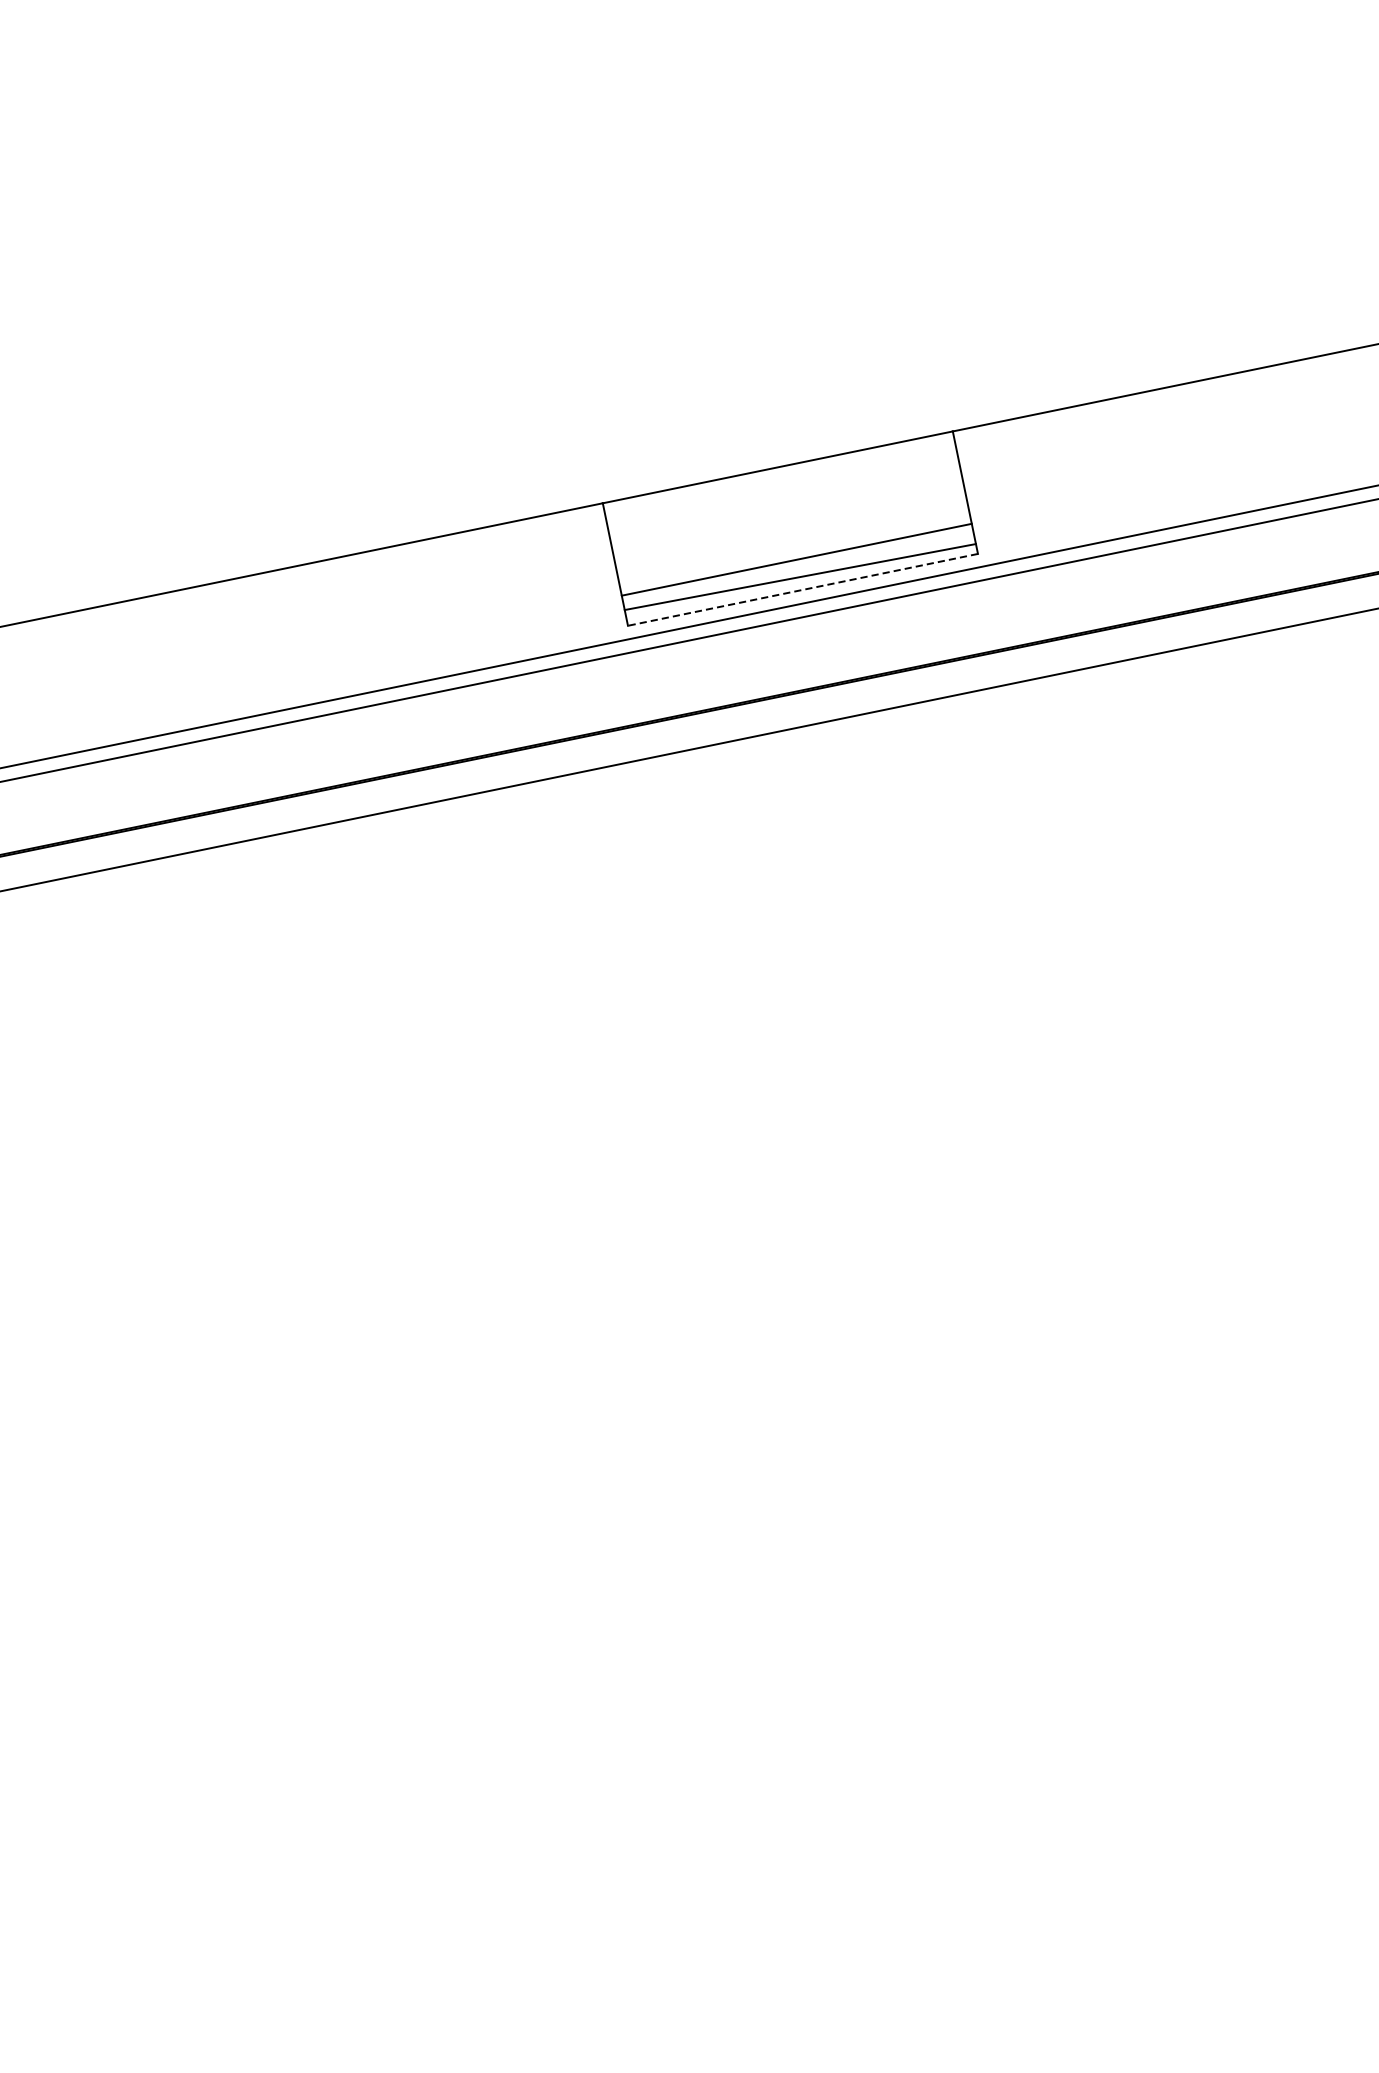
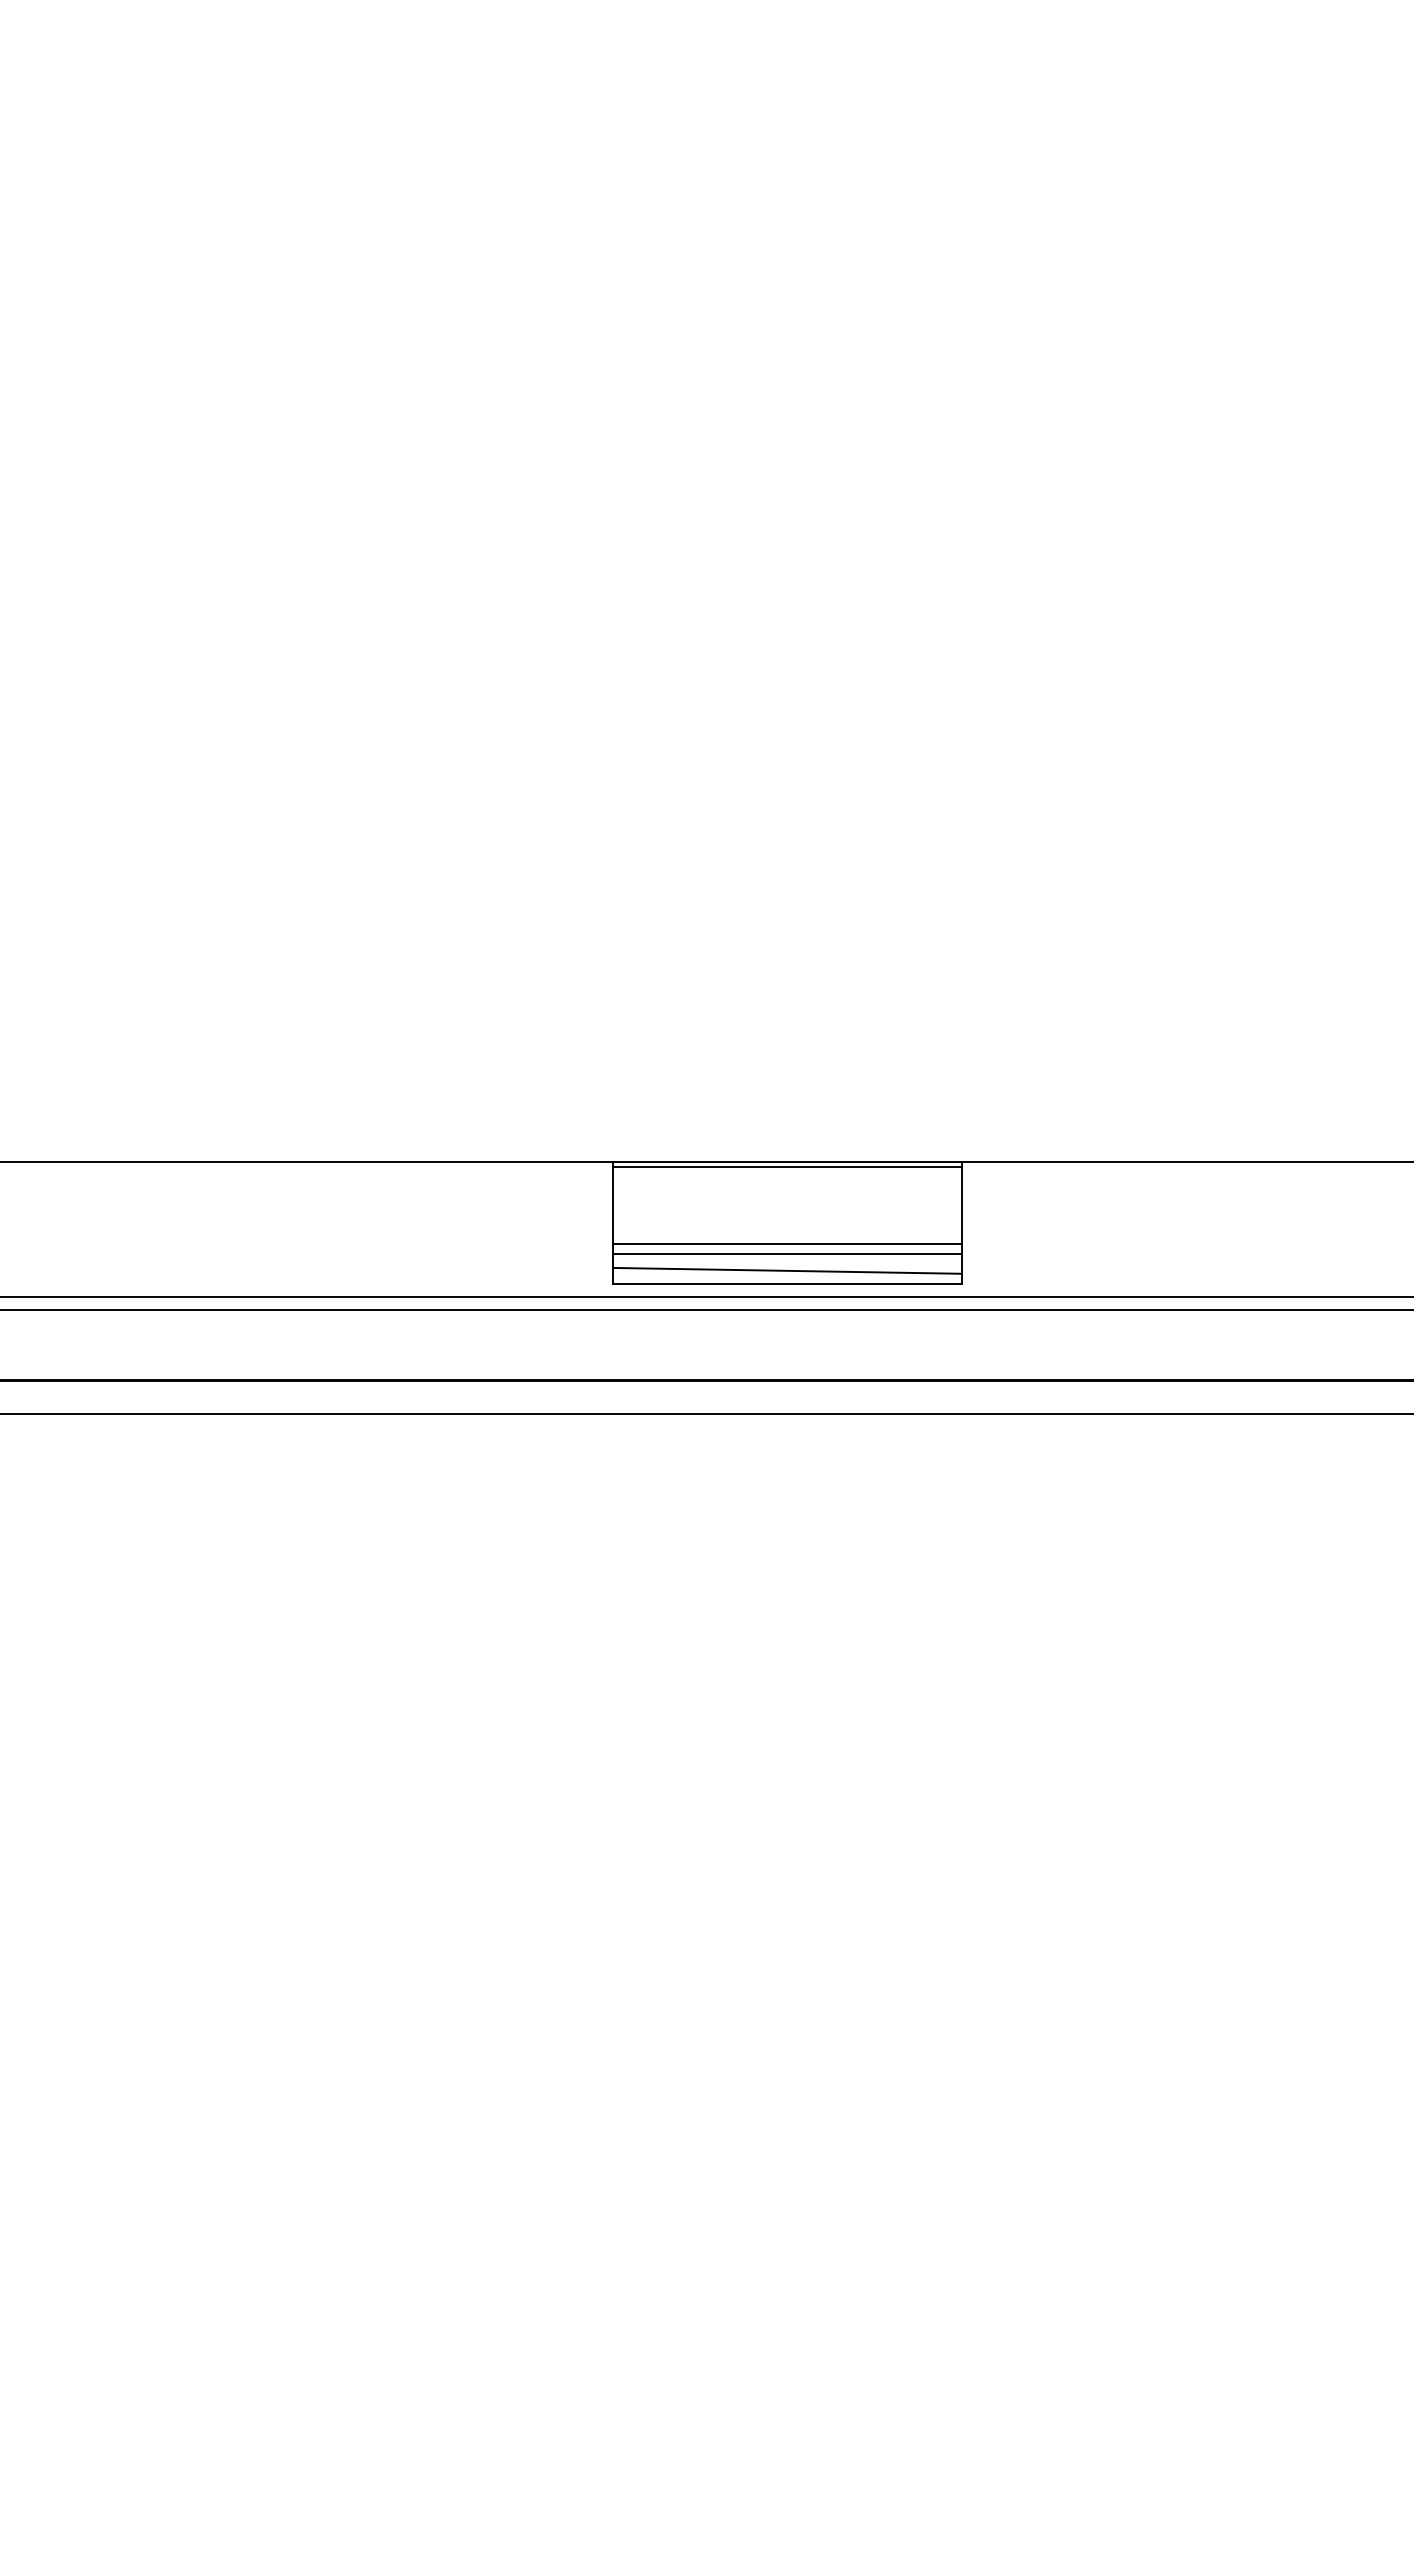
line: (778, 472) -> (787, 1166), added
line: (794, 550) -> (787, 1244), added
line: (802, 589) -> (787, 1283), dashed -> solid

